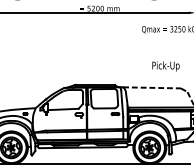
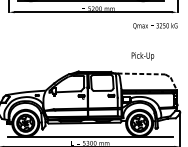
text: (165, 66) -> (142, 56), moved

